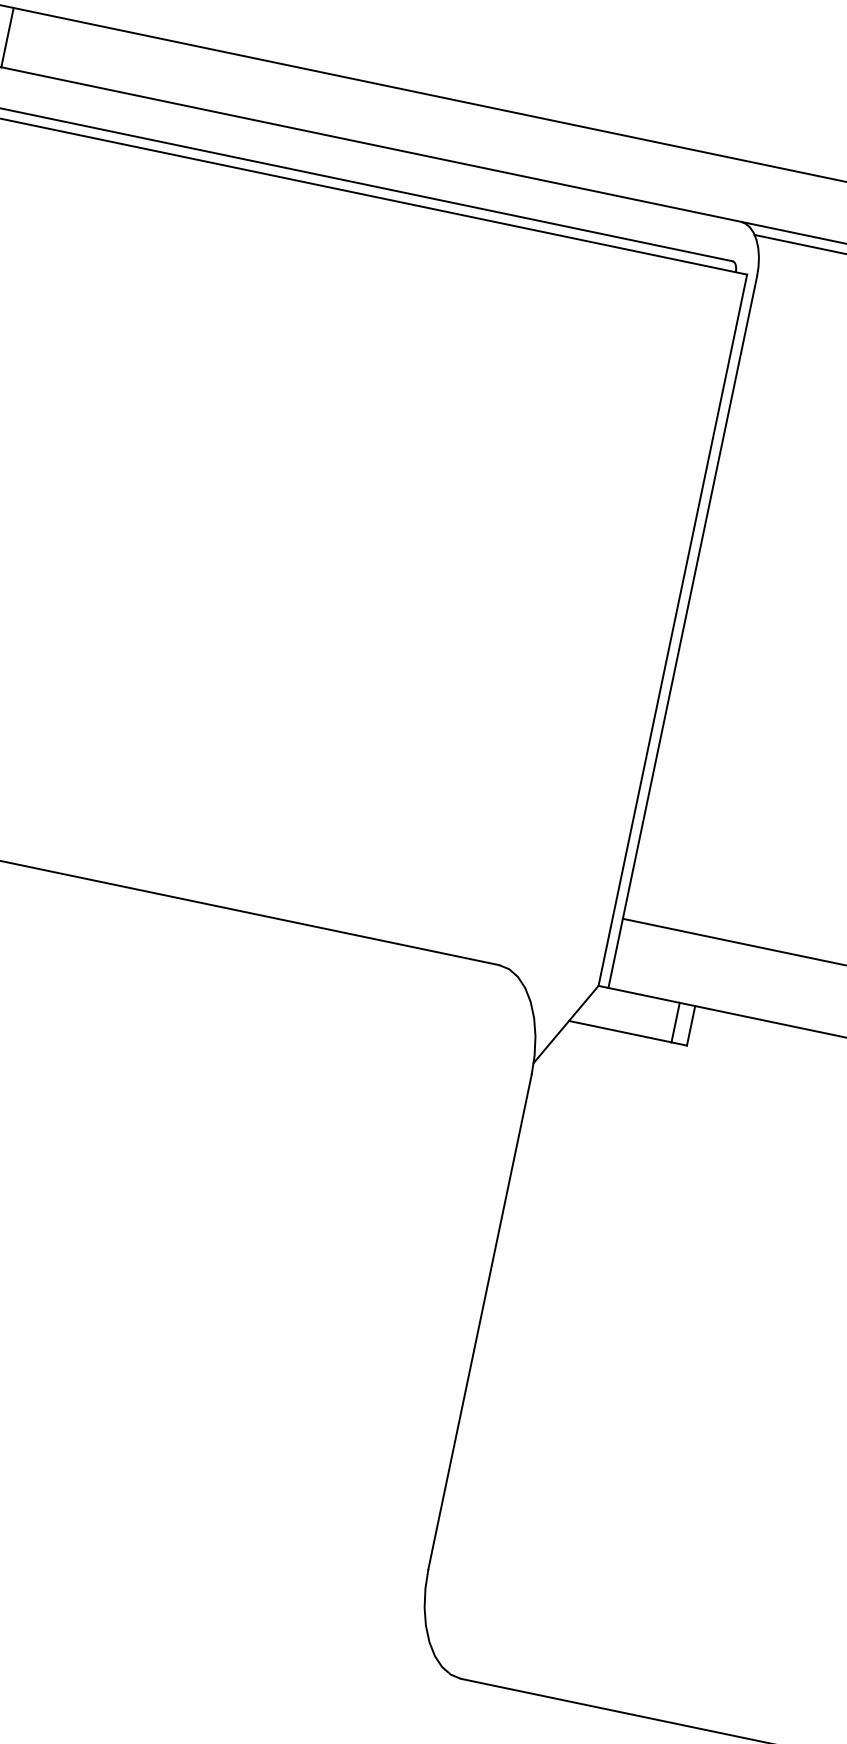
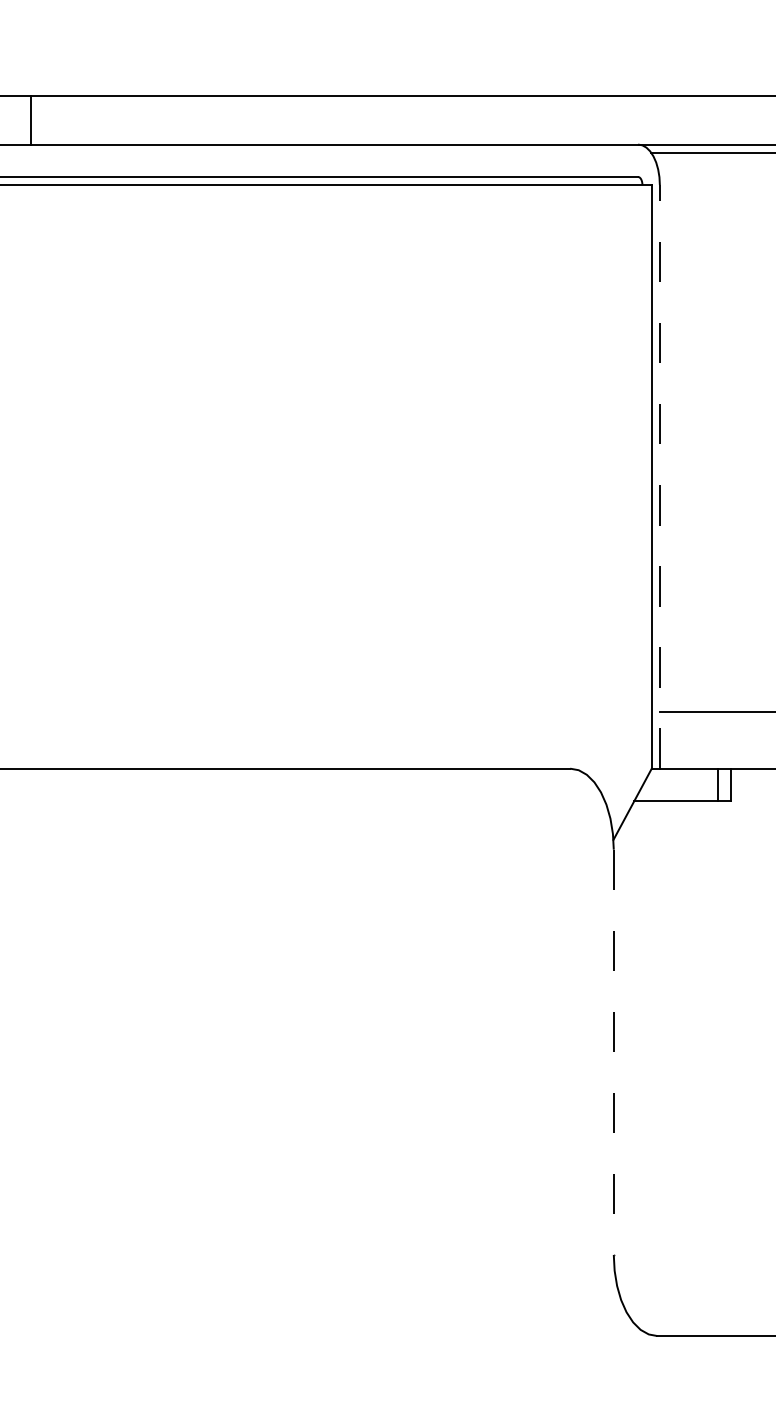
line: (682, 631) -> (659, 476), solid -> dashed
line: (479, 1322) -> (613, 1052), solid -> dashed

